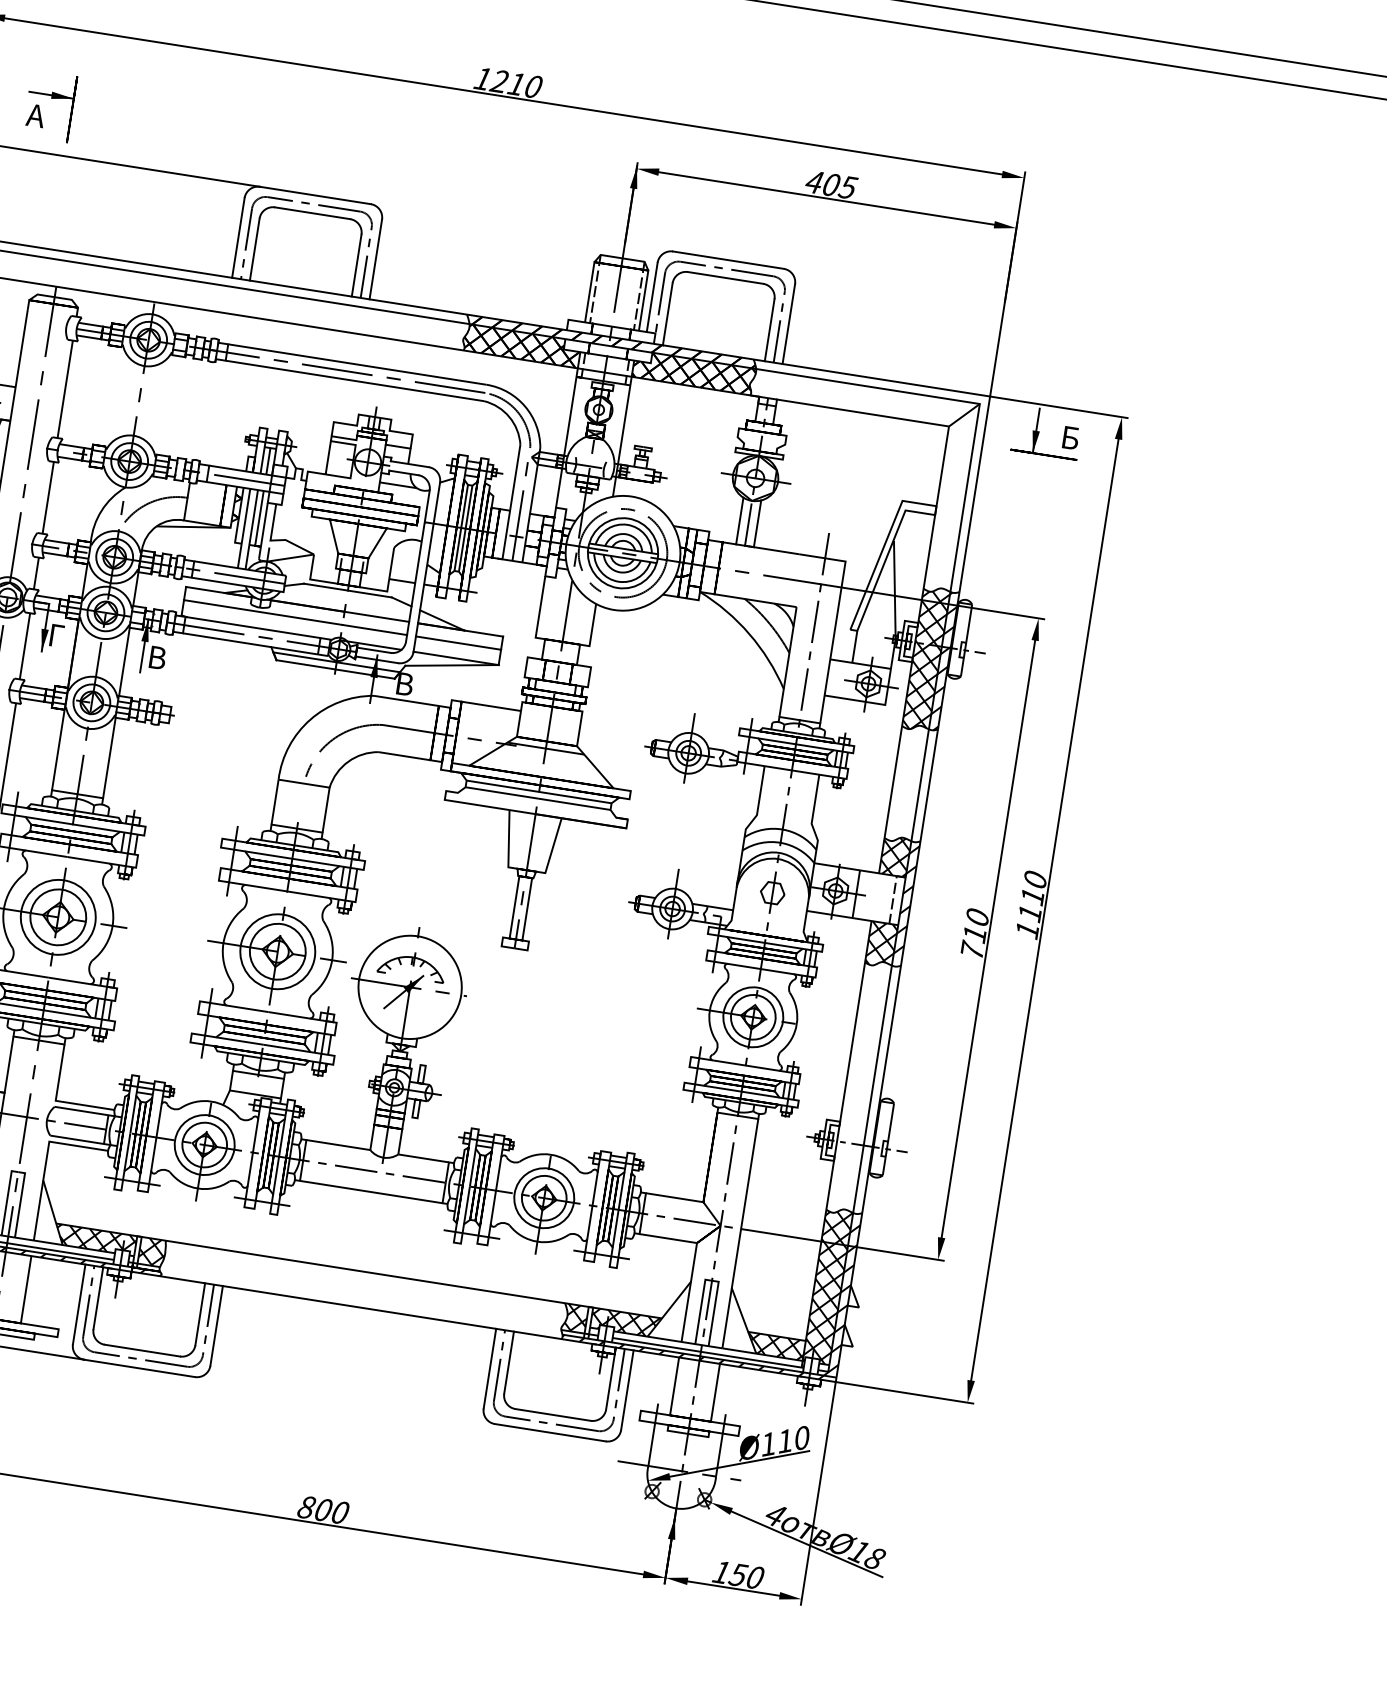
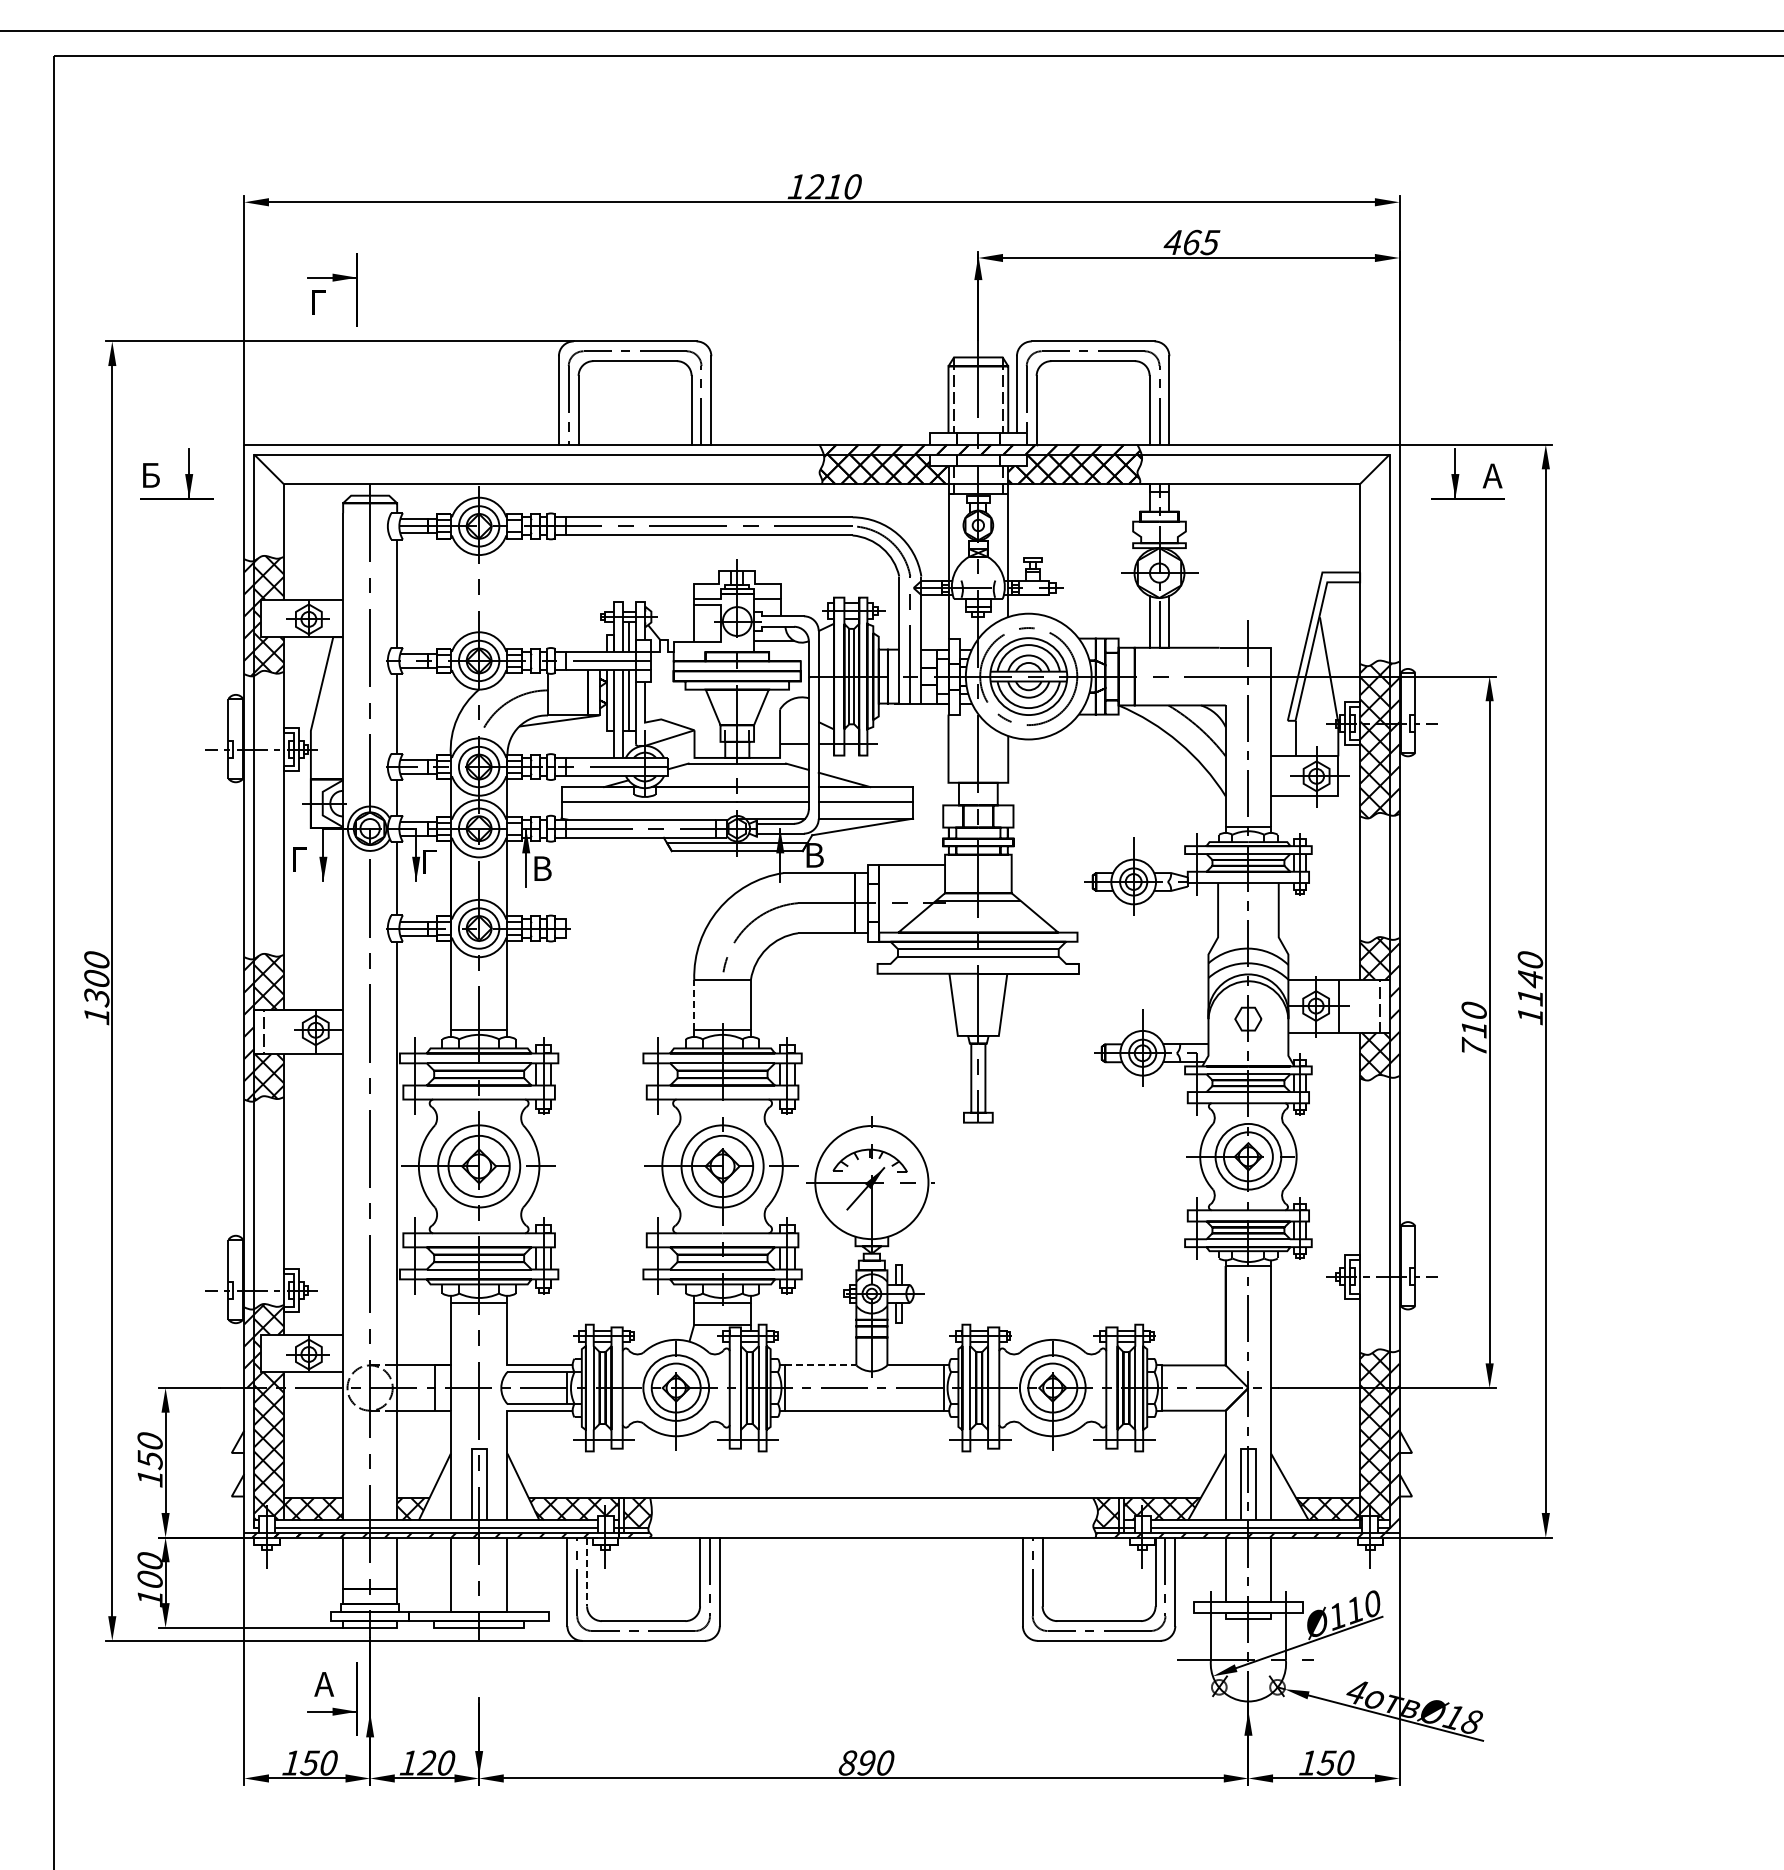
text: (35, 115) -> (318, 302), А -> Г
text: (831, 184) -> (1192, 242), 405 -> 465
text: (1069, 437) -> (1492, 475), Б -> А
line: (275, 801) -> (694, 1004), solid -> dashed
text: (1032, 897) -> (1530, 979), 1110 -> 1140
line: (338, 1145) -> (821, 1365), solid -> dashed
line: (98, 1298) -> (587, 1572), solid -> dashed
text: (323, 1509) -> (866, 1762), 00 -> 90

